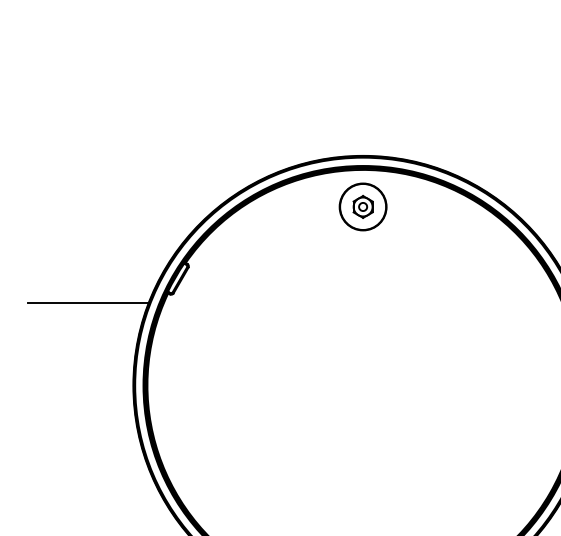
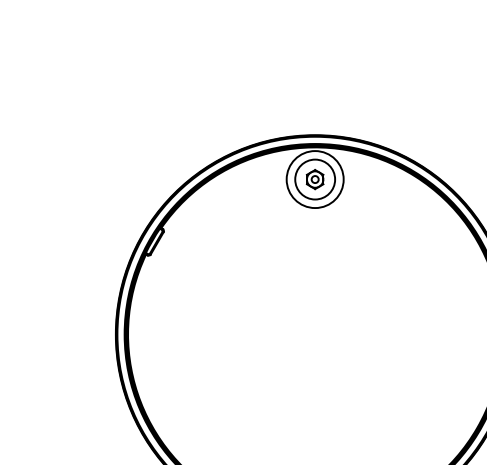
circle: (362, 206) -> (314, 179), size x1.4
line: (88, 303) -> (76, 263), removed

